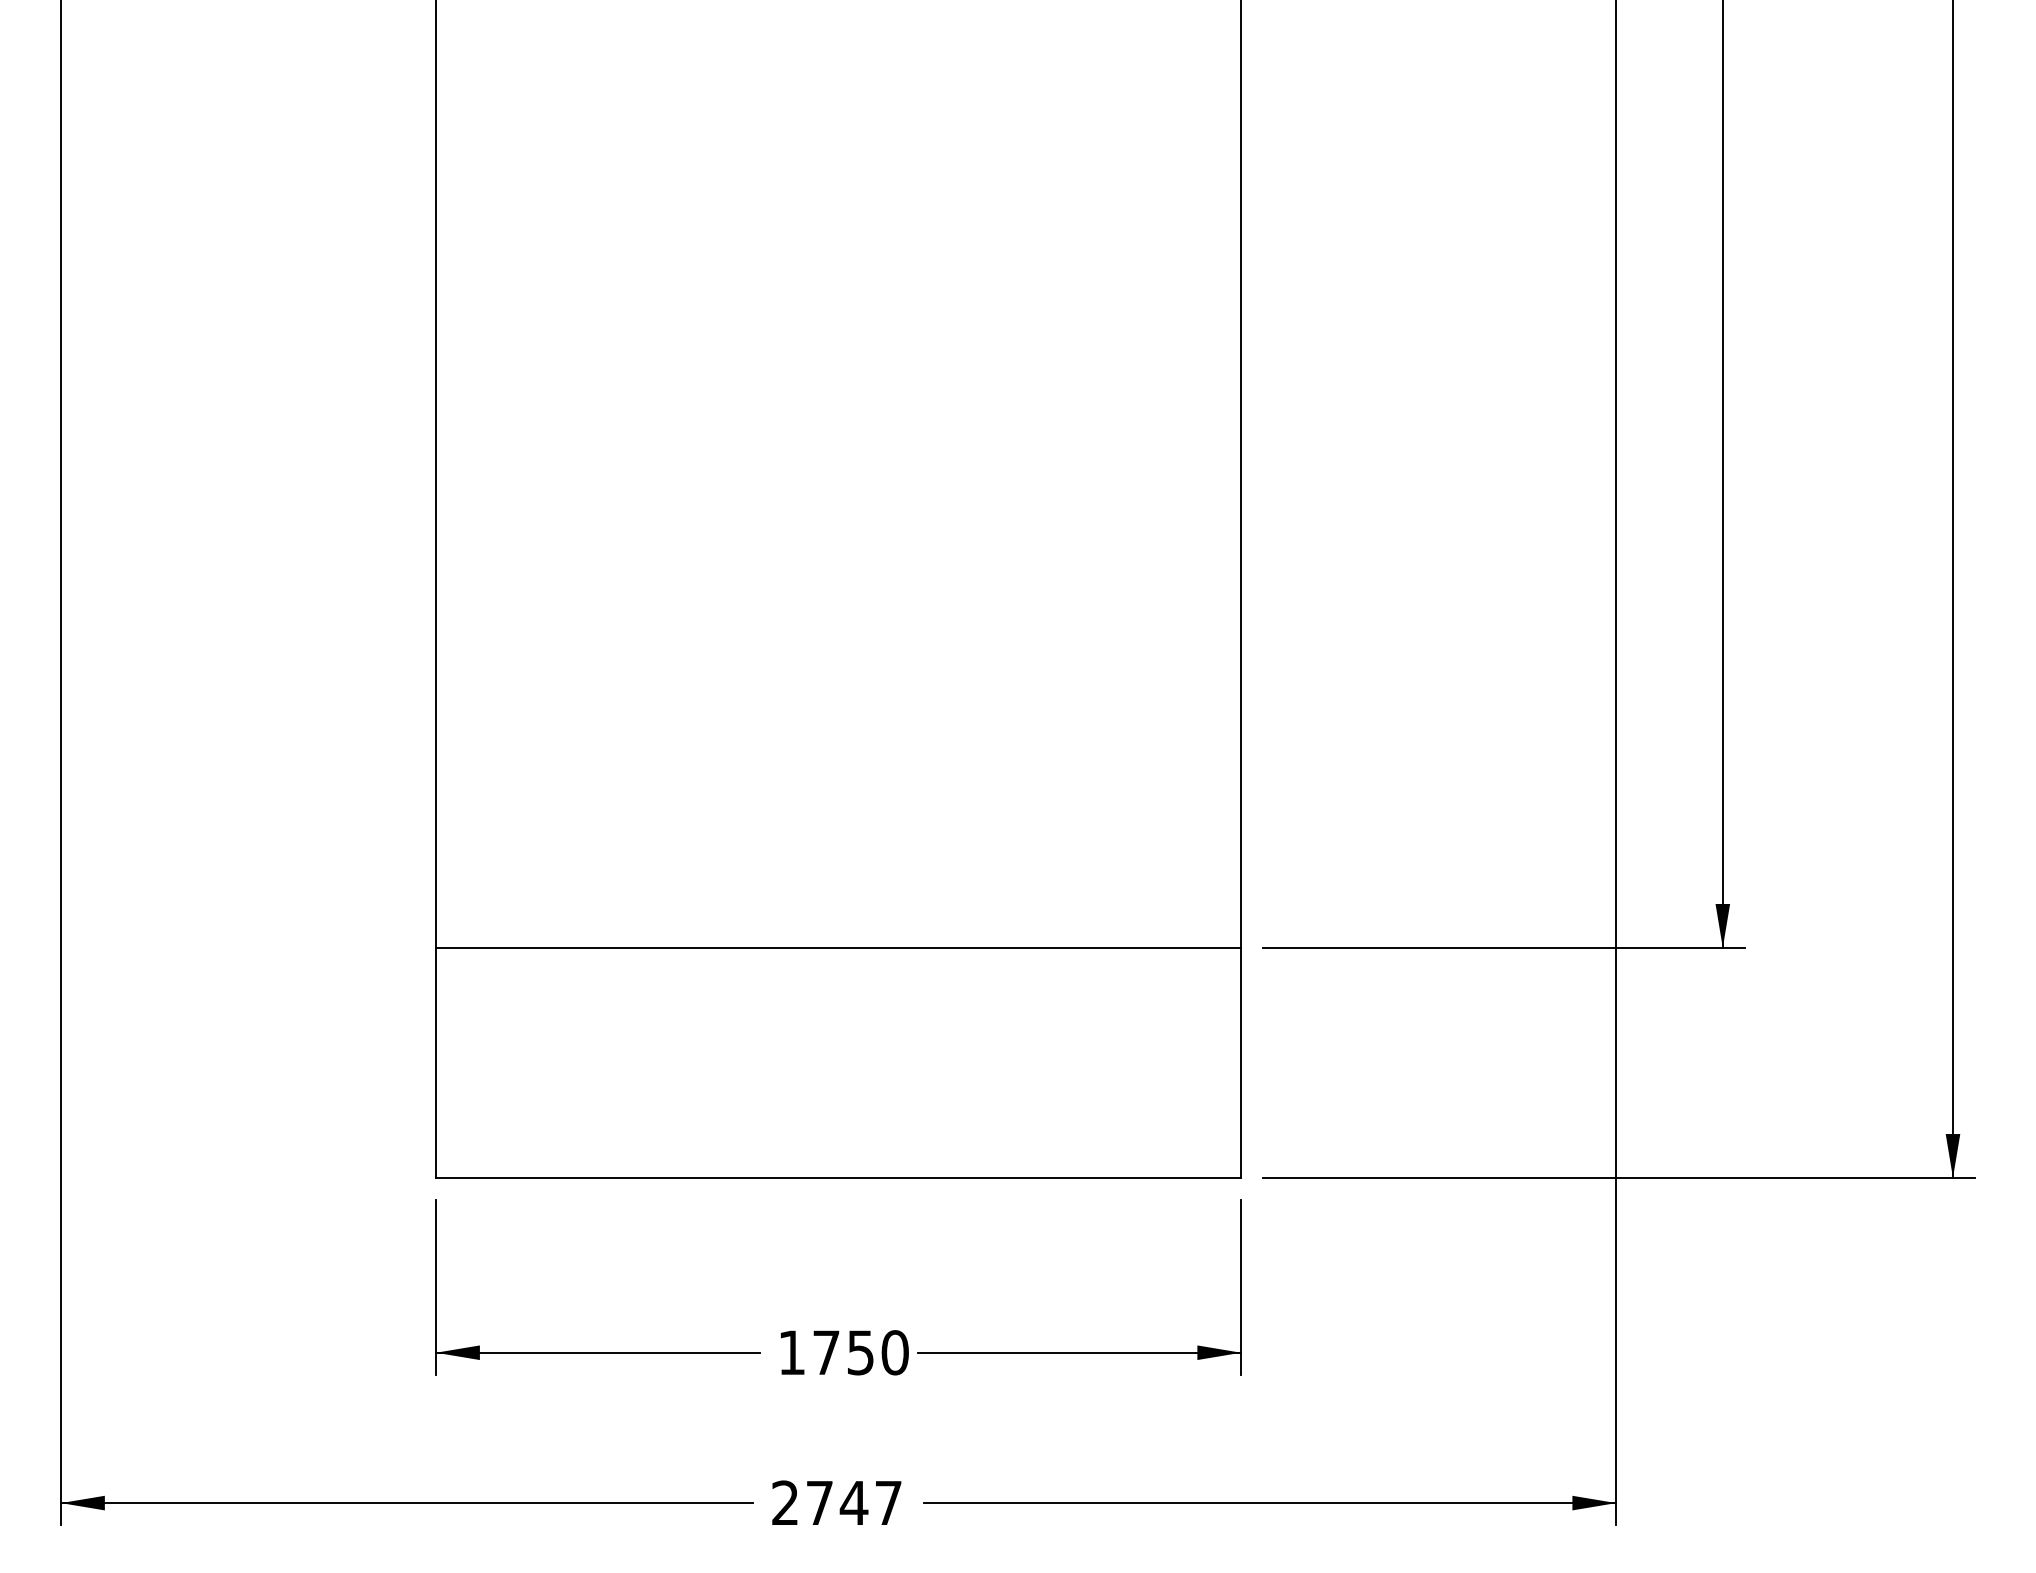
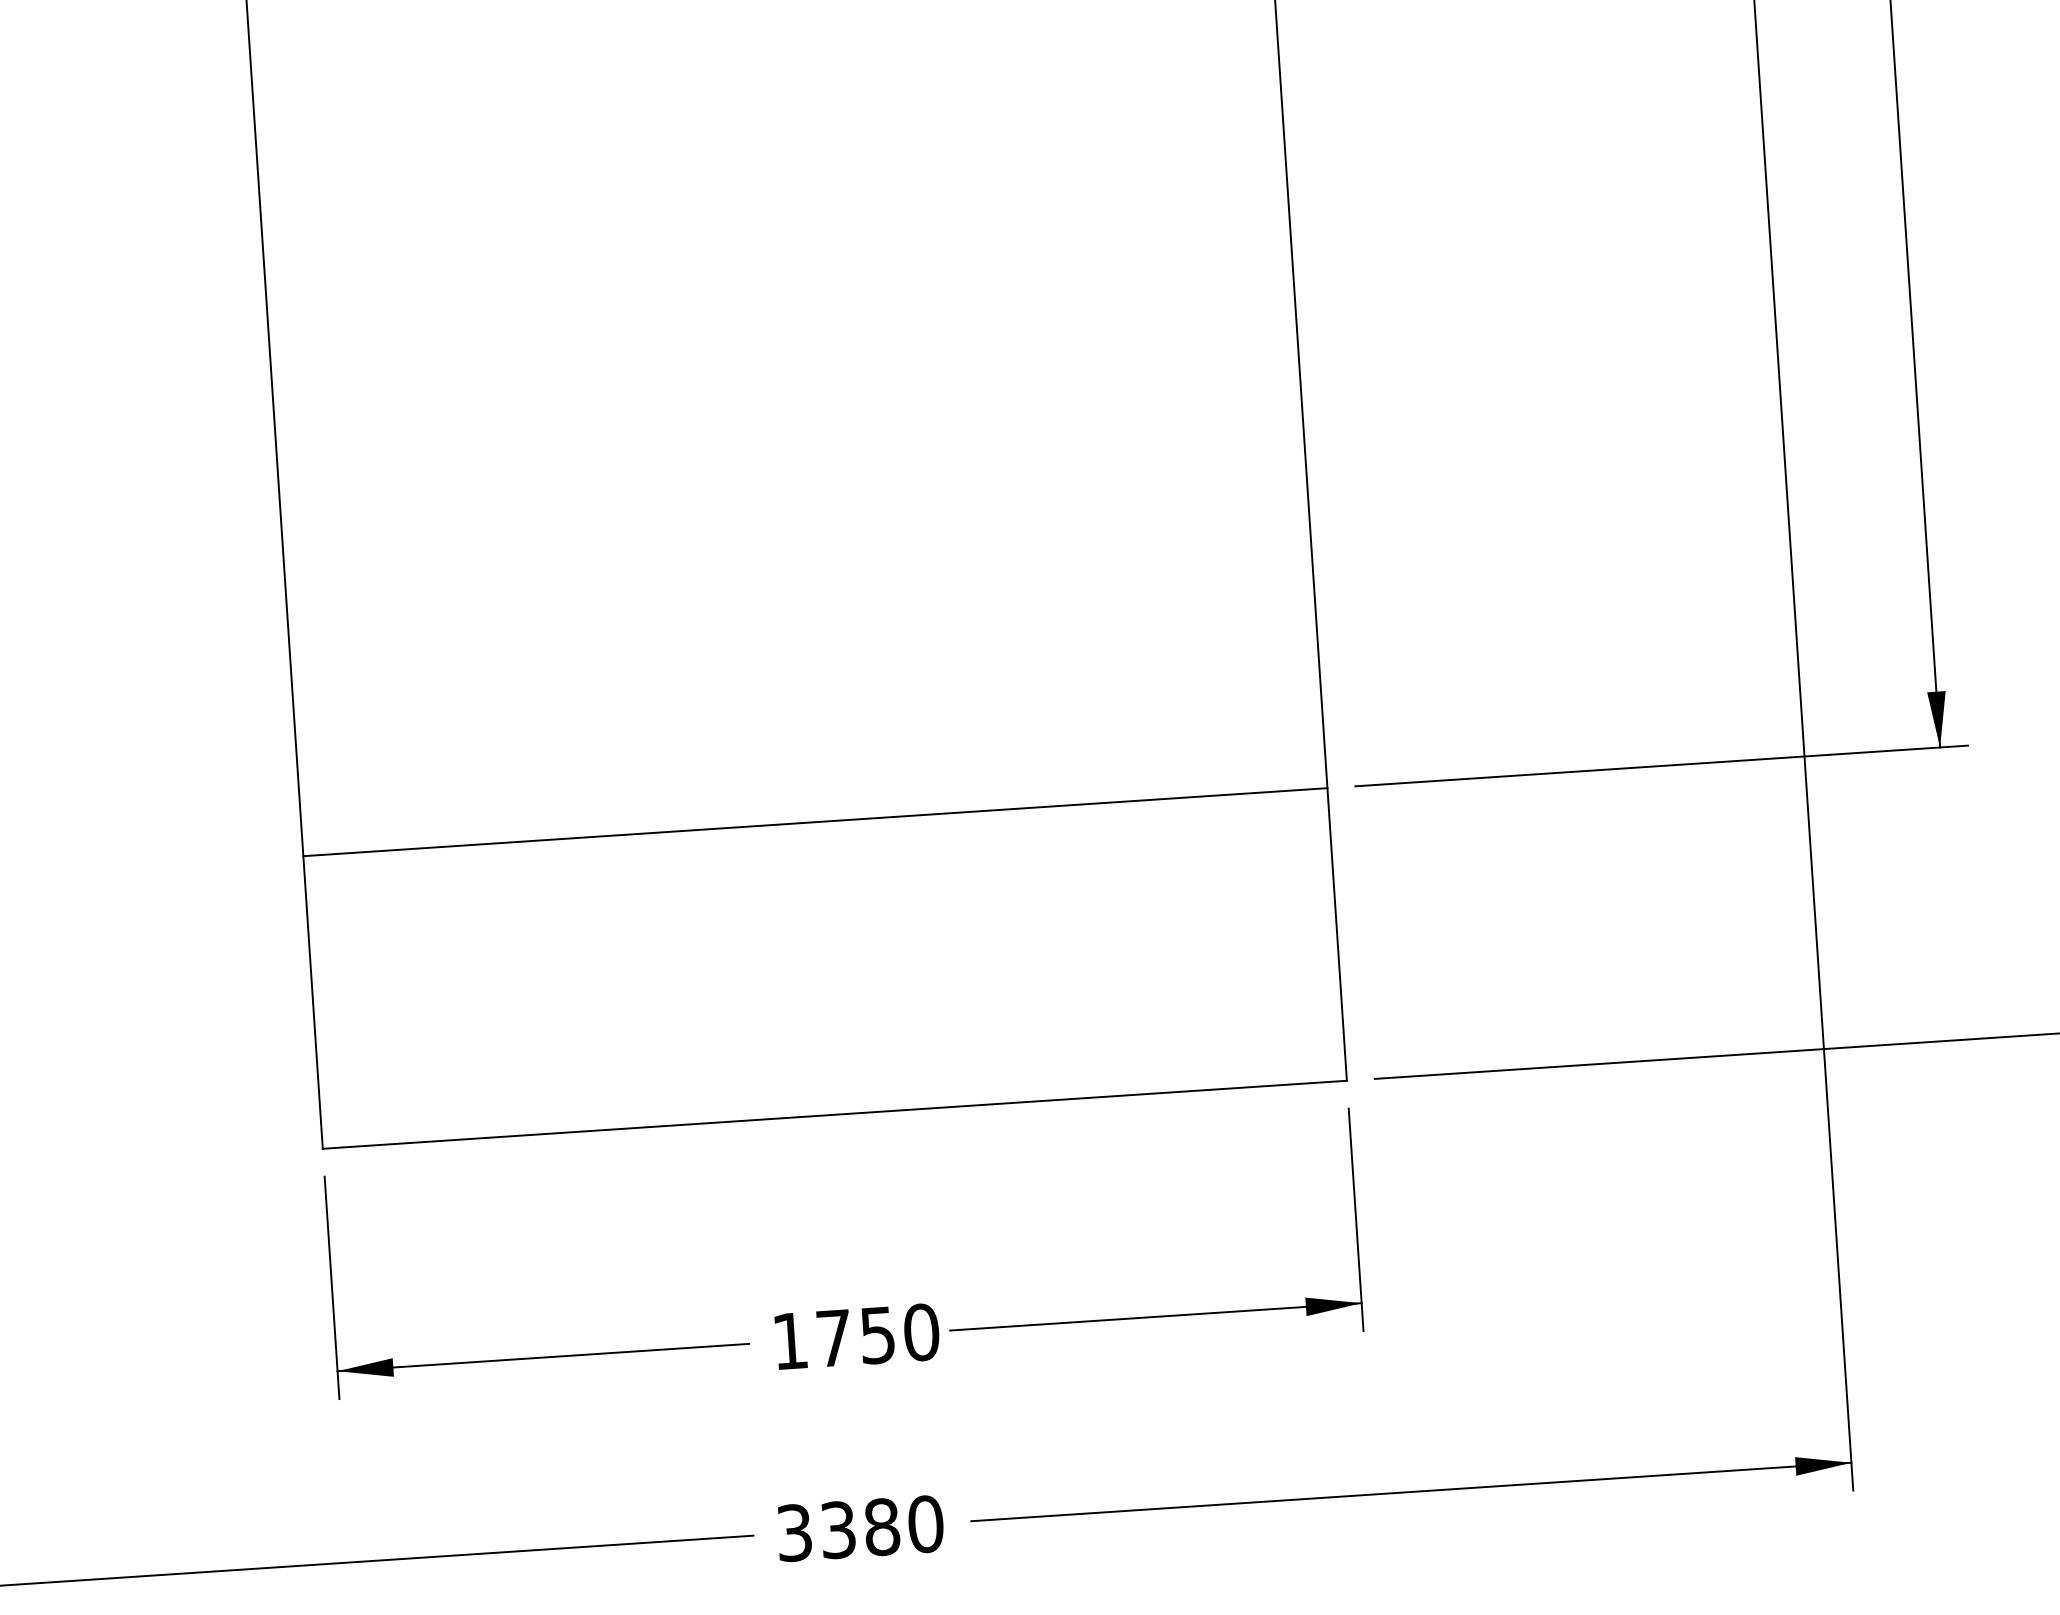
text: (837, 1502) -> (860, 1527), 2747 -> 3380

